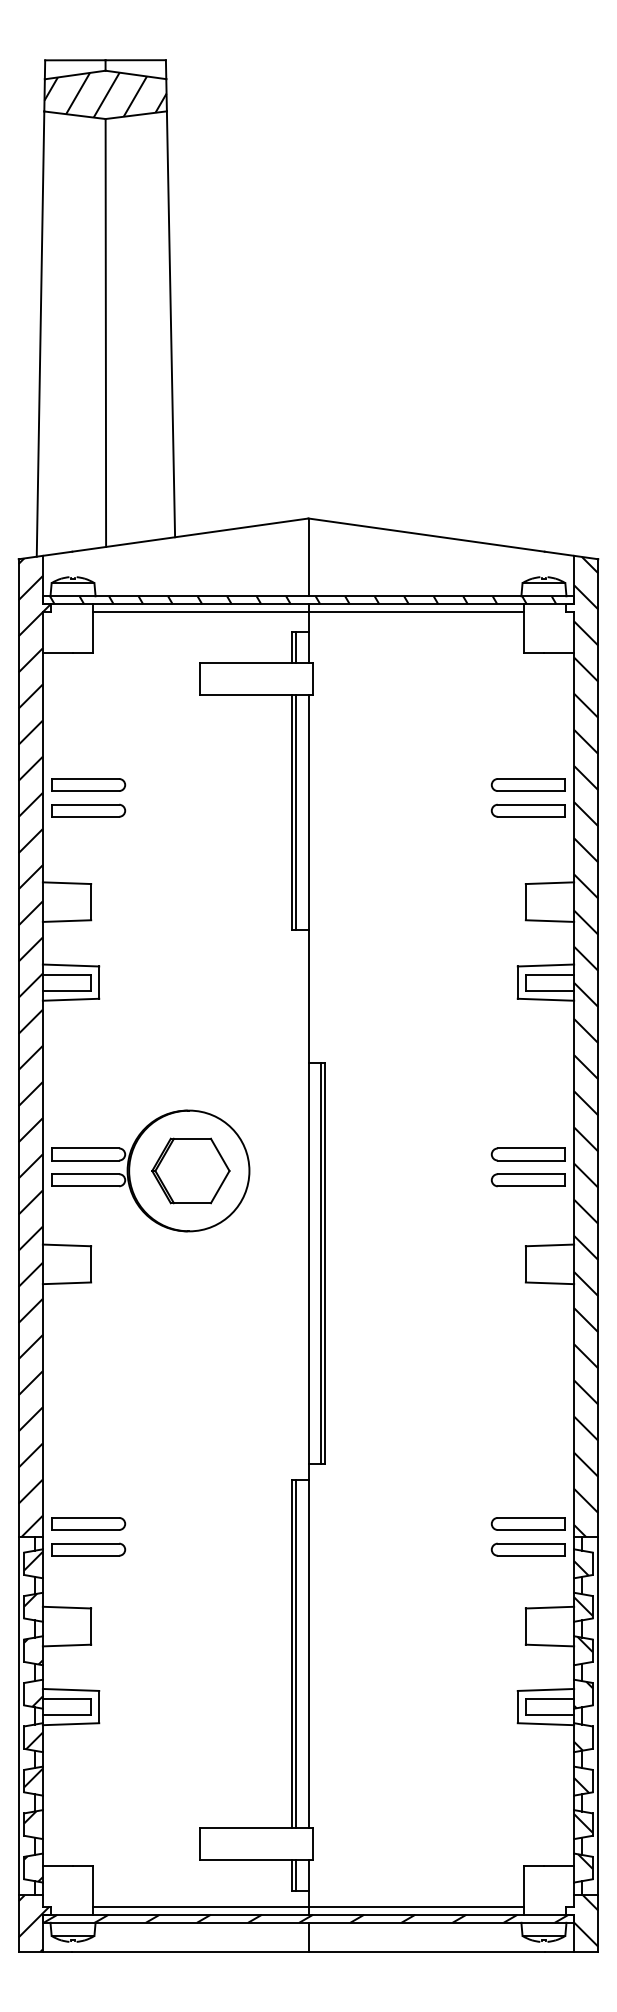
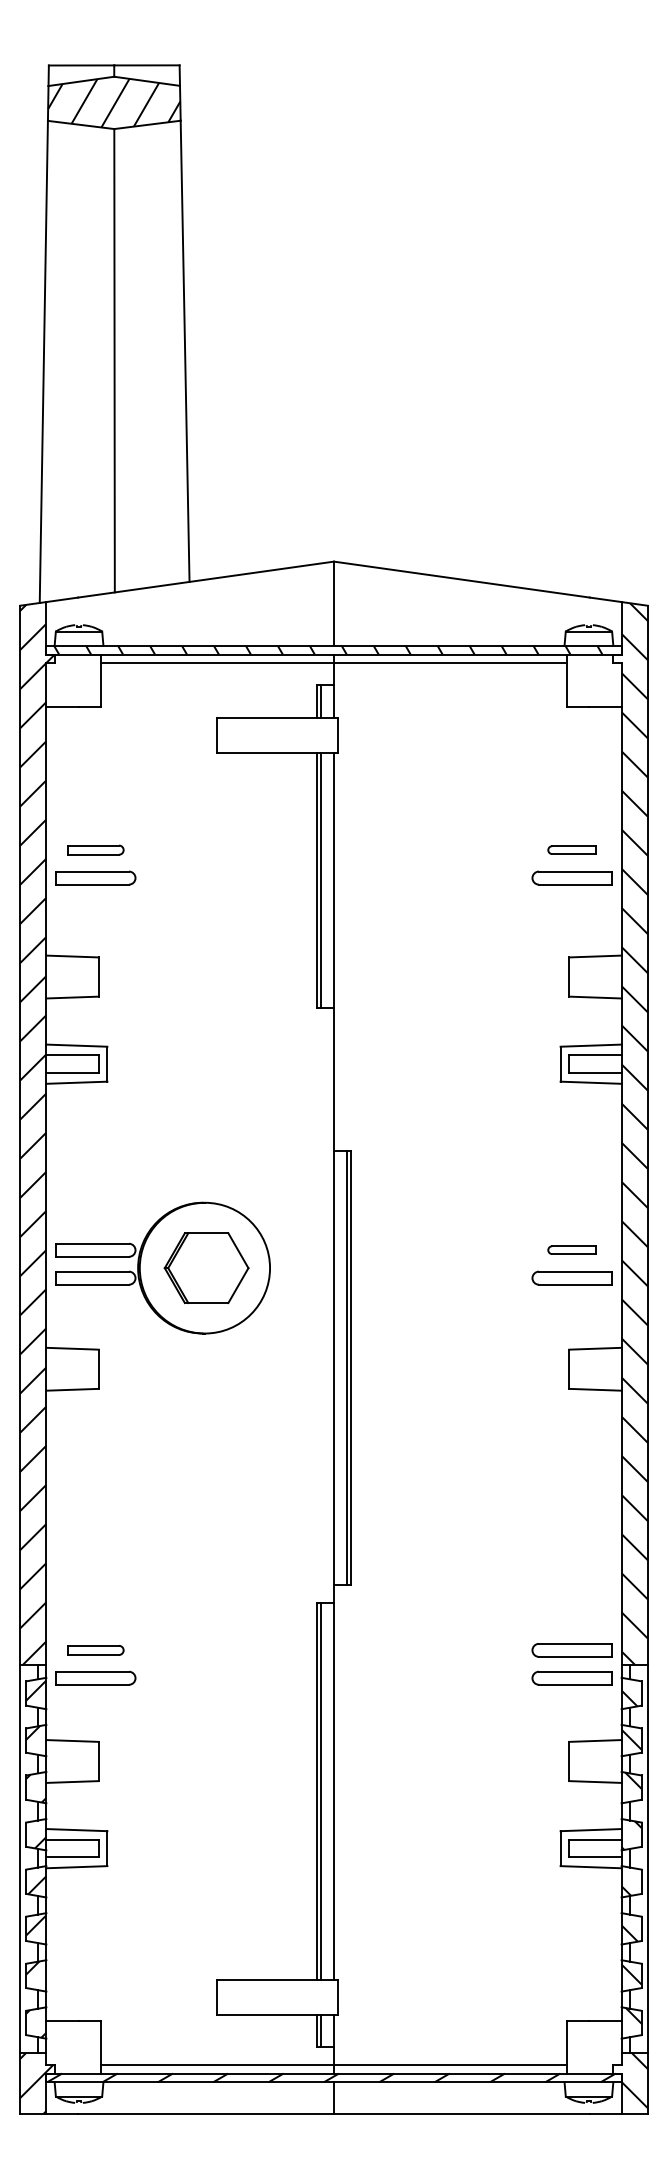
part: (88, 784) -> (95, 849), size x0.7
part: (527, 784) -> (571, 849), size x0.6
part: (527, 1153) -> (571, 1249), size x0.6
part: (88, 1524) -> (95, 1650), size x0.7

